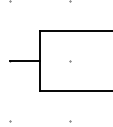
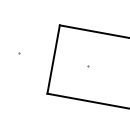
line: (24, 61) -> (35, 56), removed

